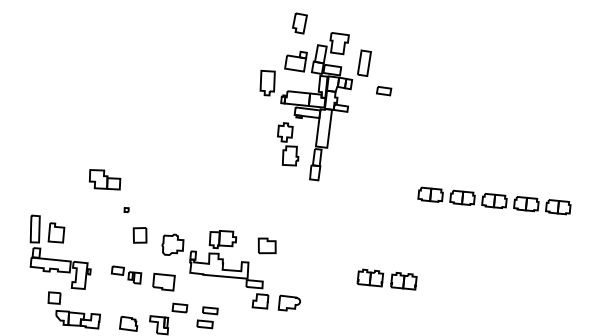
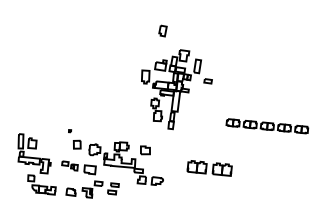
part: (325, 106) -> (176, 89), moved
part: (105, 179) -> (58, 114), removed
part: (386, 279) -> (209, 168), size x1.4

